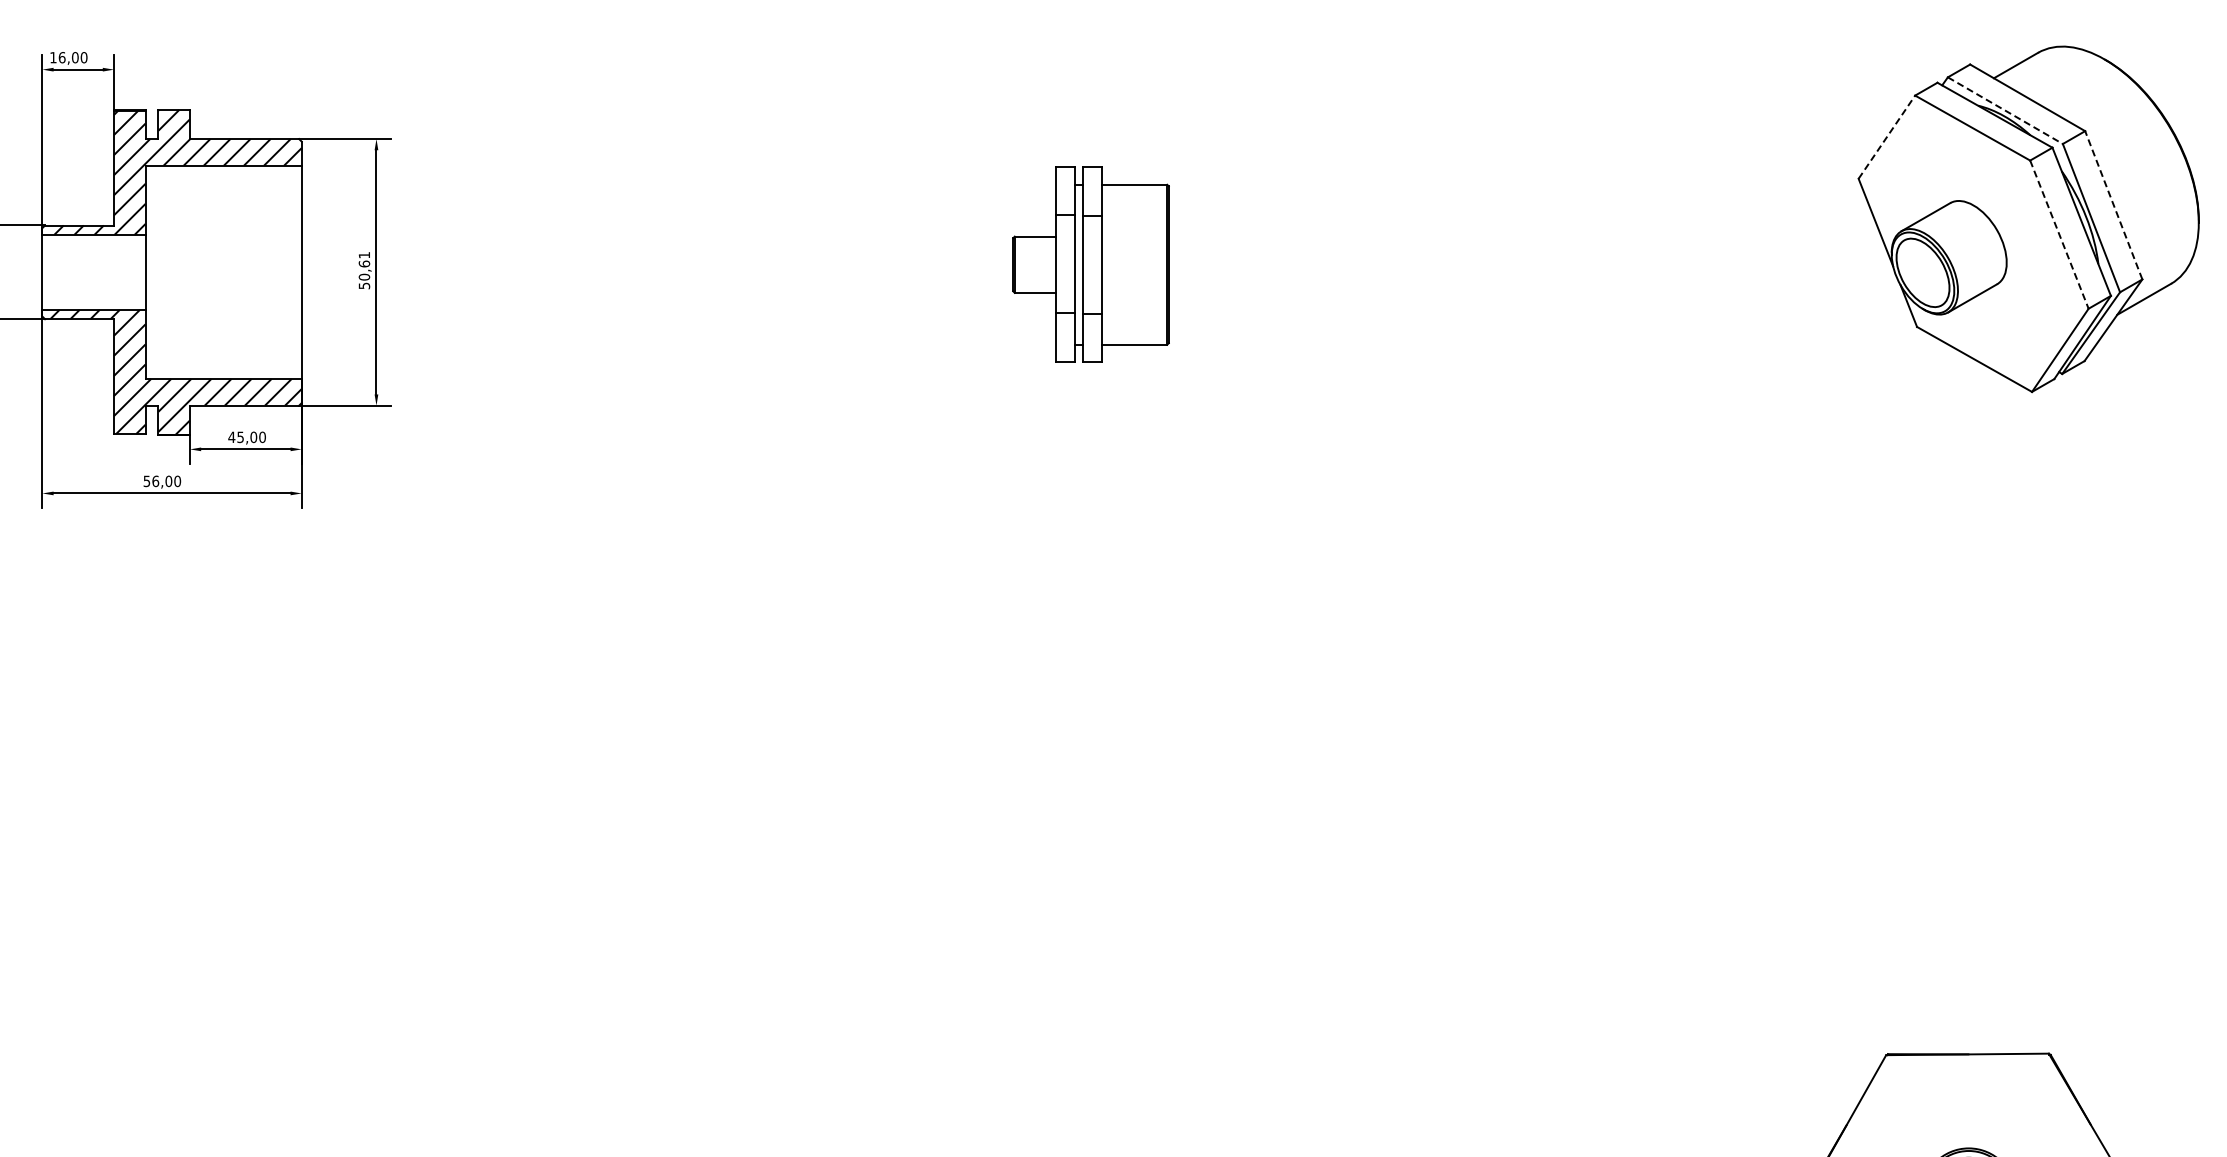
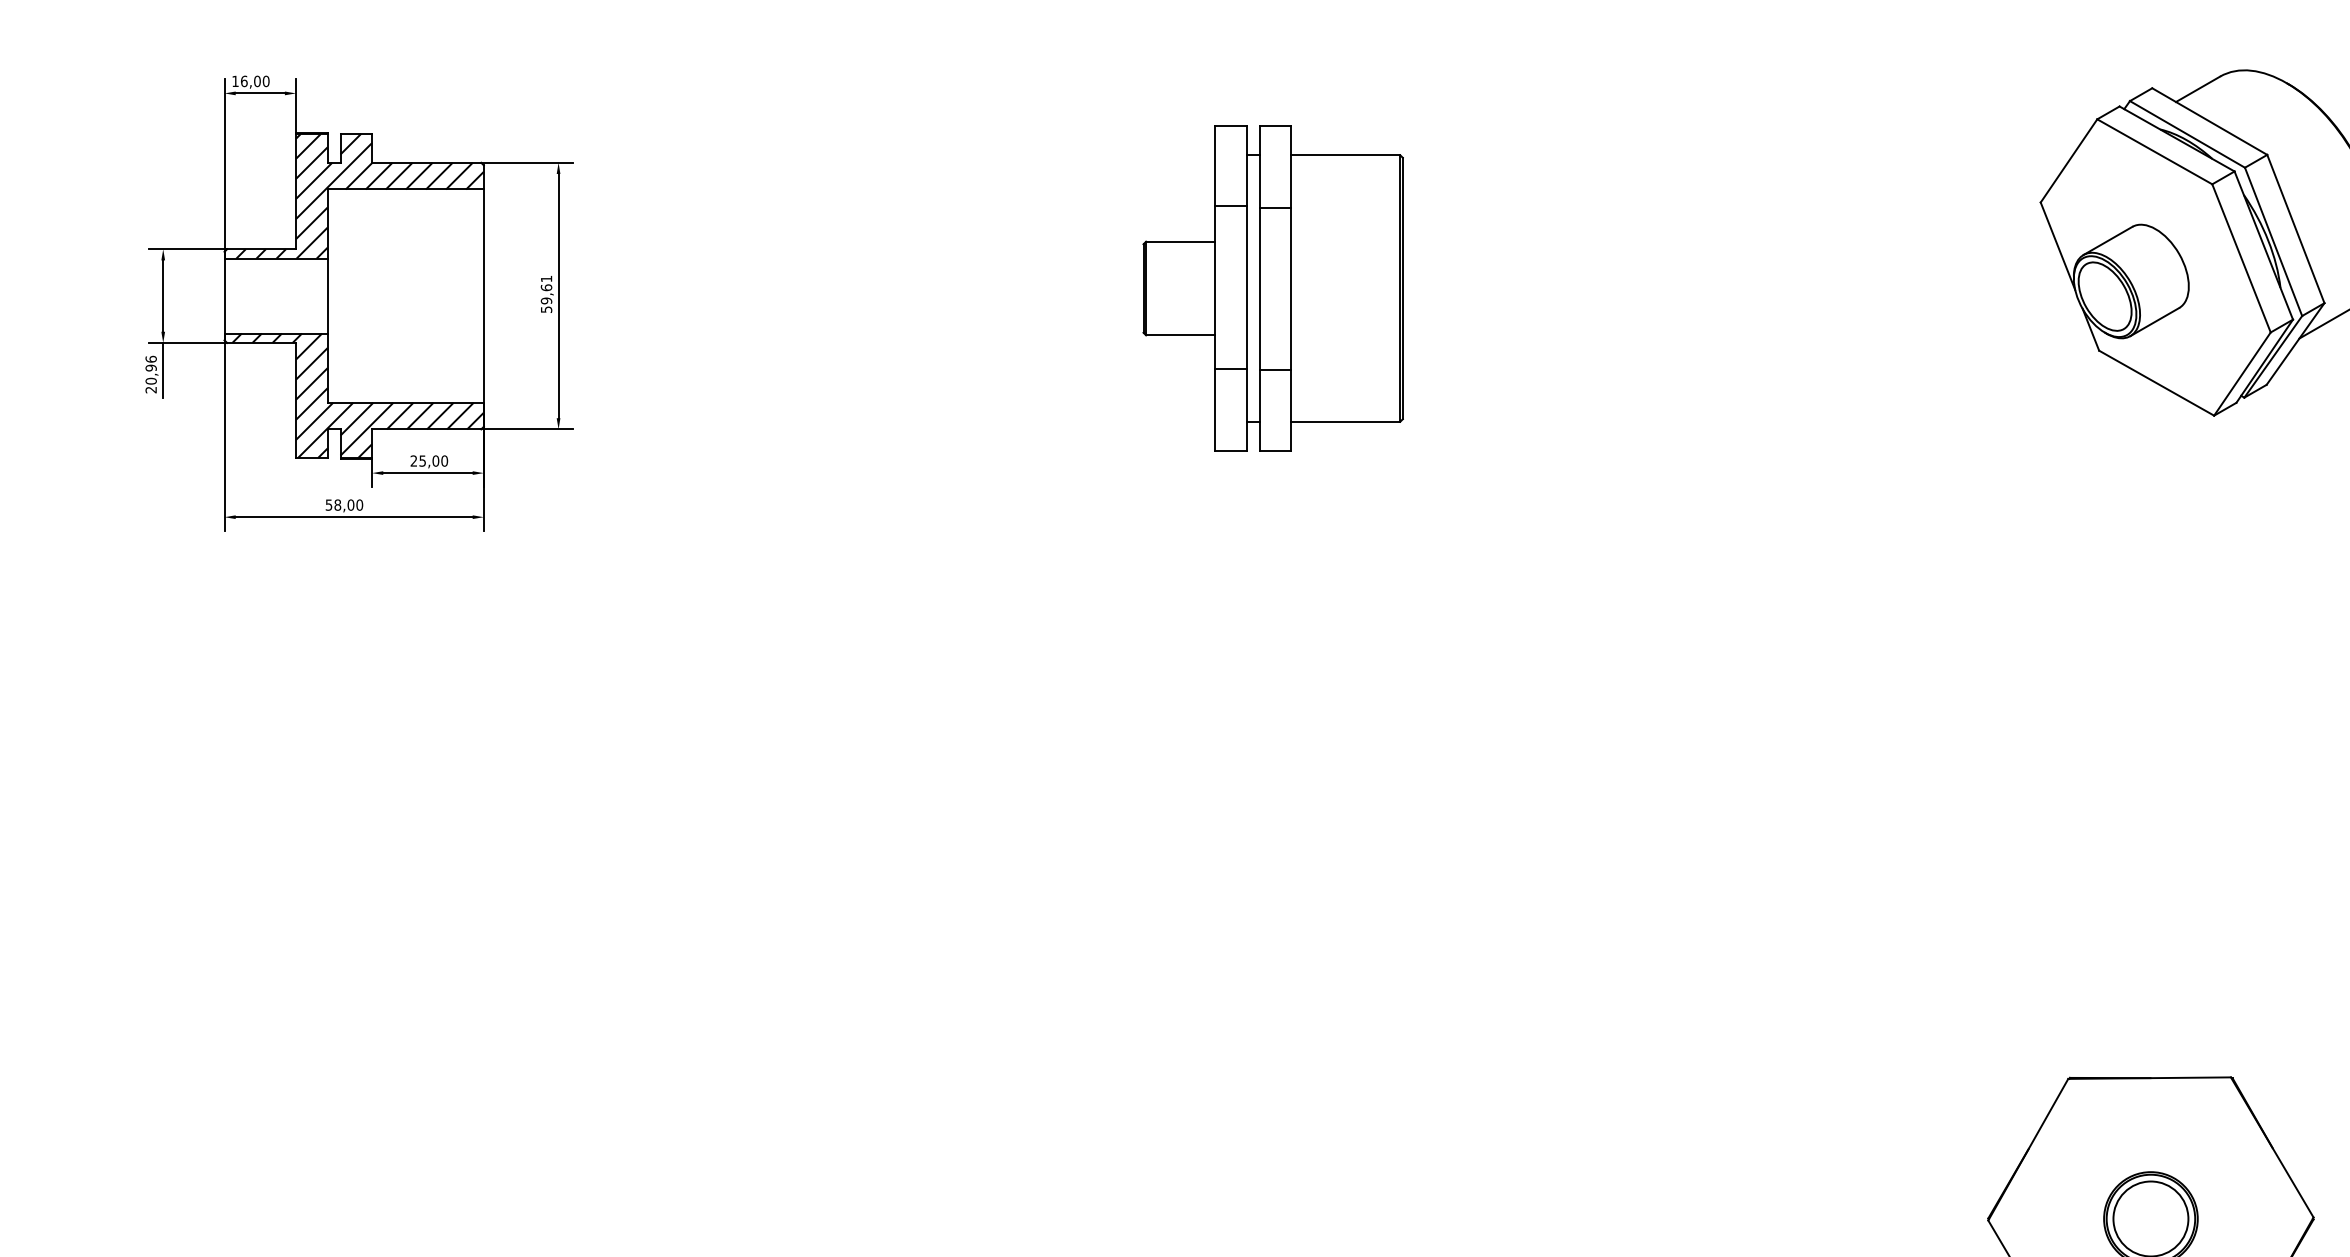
line: (2005, 110) -> (2187, 134), dashed -> solid
line: (1887, 136) -> (2069, 160), dashed -> solid
line: (2113, 204) -> (2295, 228), dashed -> solid
line: (2059, 234) -> (2241, 258), dashed -> solid
part: (1090, 264) -> (1272, 288), size x1.67
text: (364, 276) -> (546, 300), 50,61 -> 59,61
text: (231, 436) -> (413, 460), 45,00 -> 25,00
text: (155, 480) -> (337, 504), 56,00 -> 58,00

